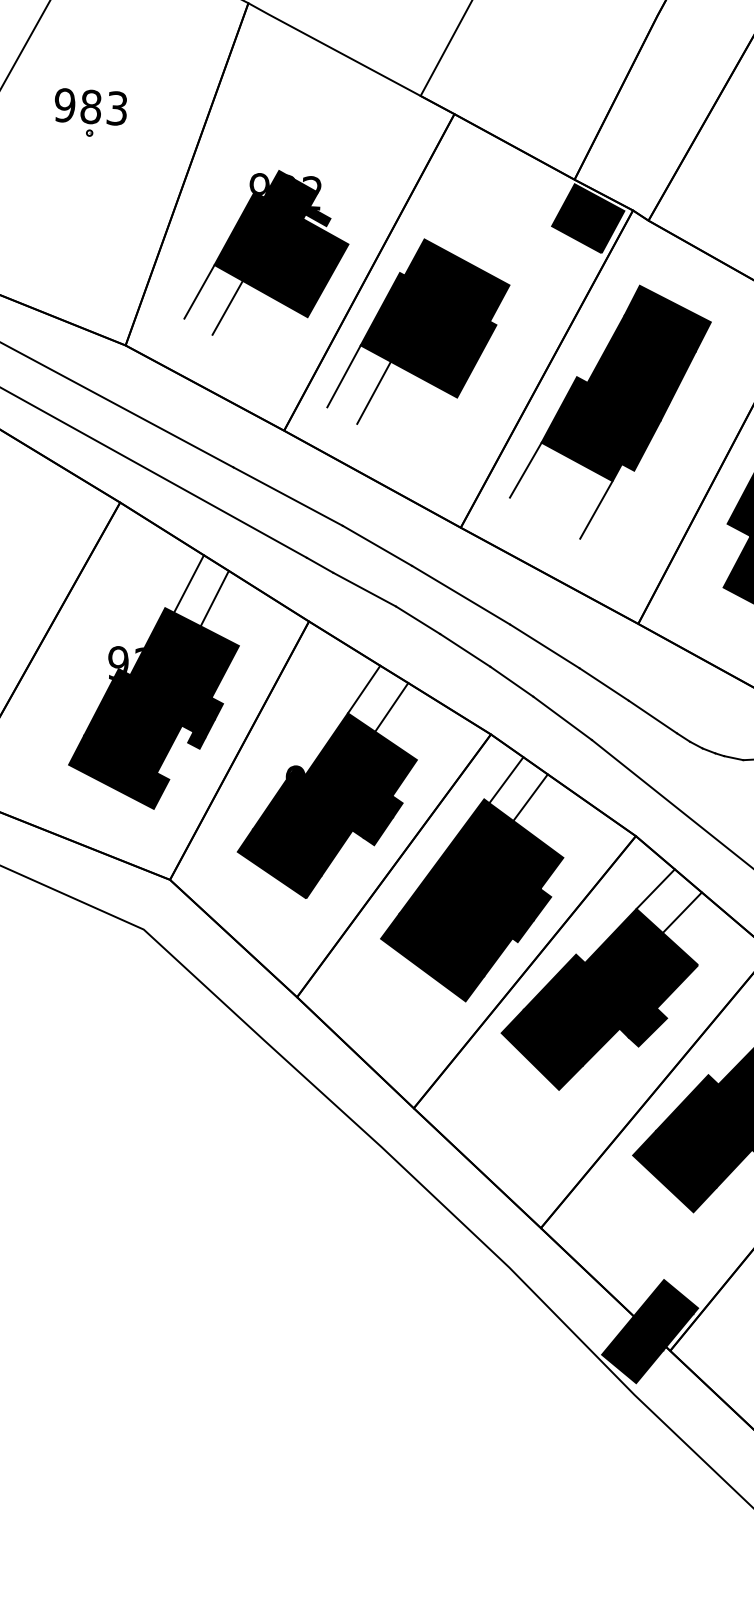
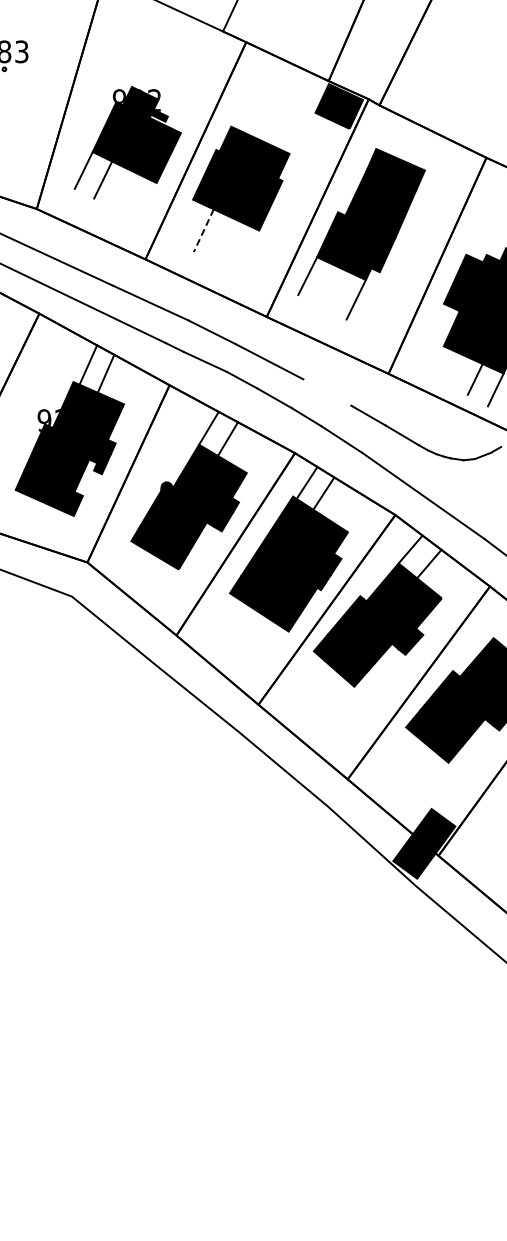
line: (344, 375) -> (183, 220), removed
line: (373, 392) -> (203, 230), solid -> dashed
line: (545, 646) -> (327, 392), removed

